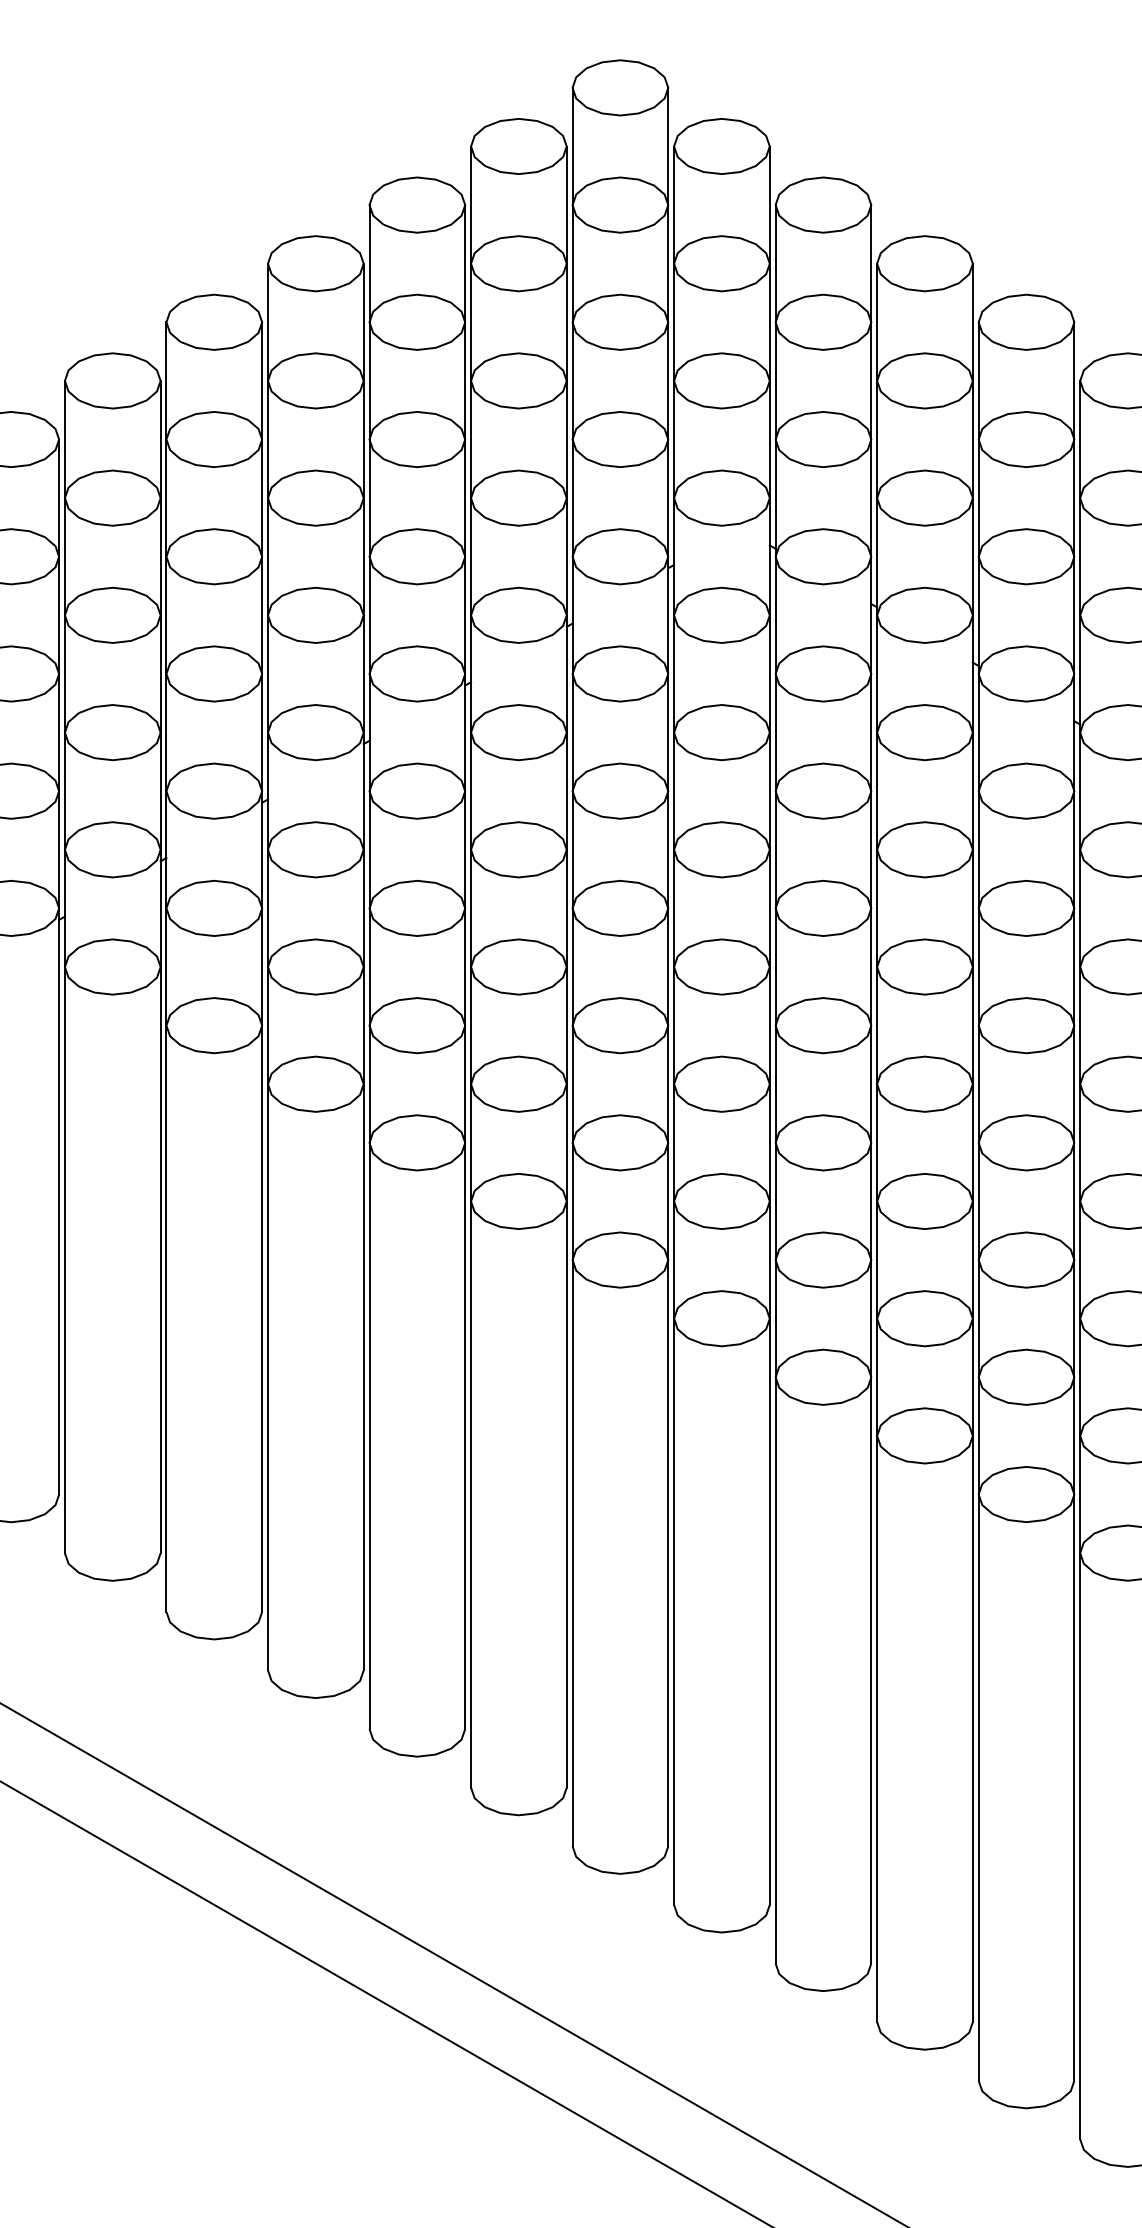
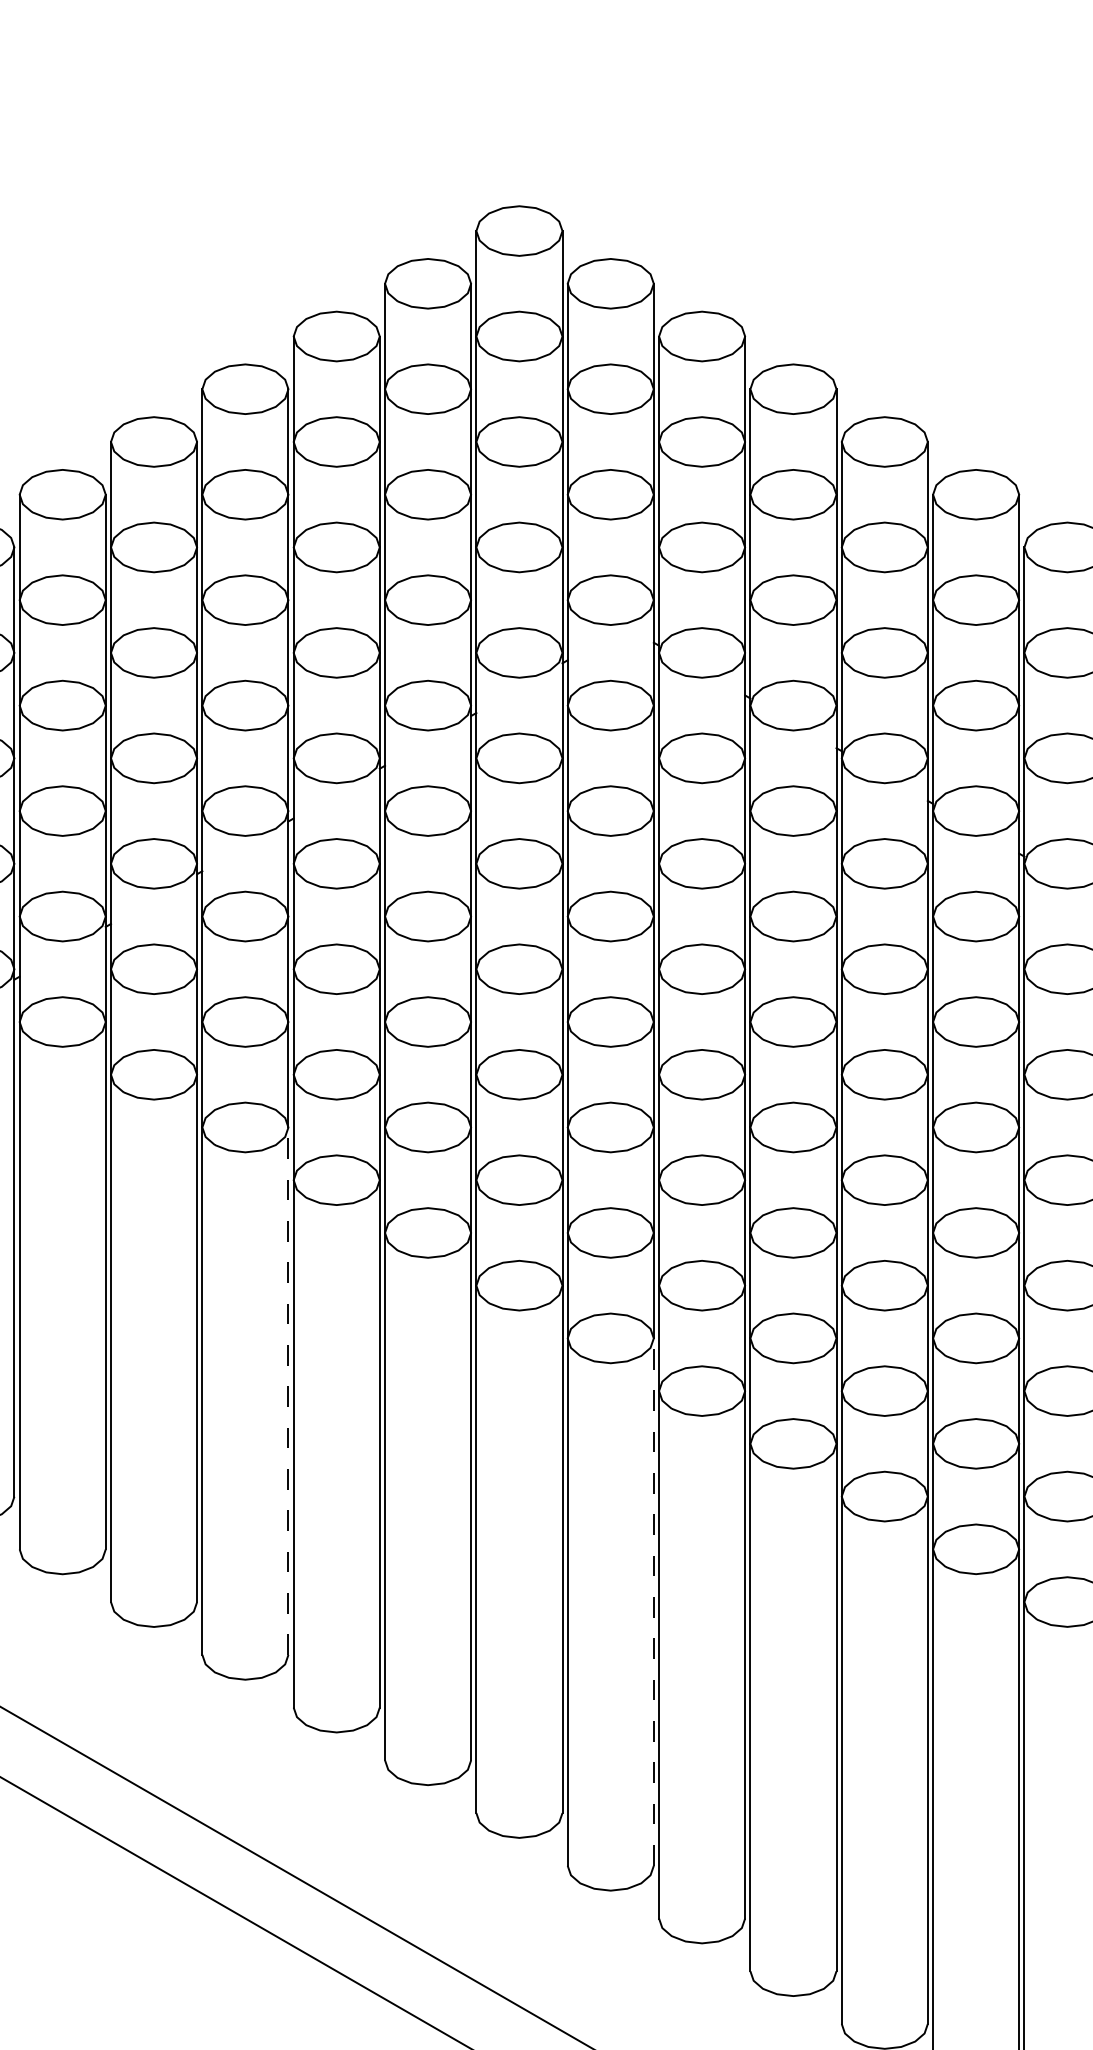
line: (363, 1377) -> (288, 1391), solid -> dashed
line: (769, 1612) -> (653, 1602), solid -> dashed

